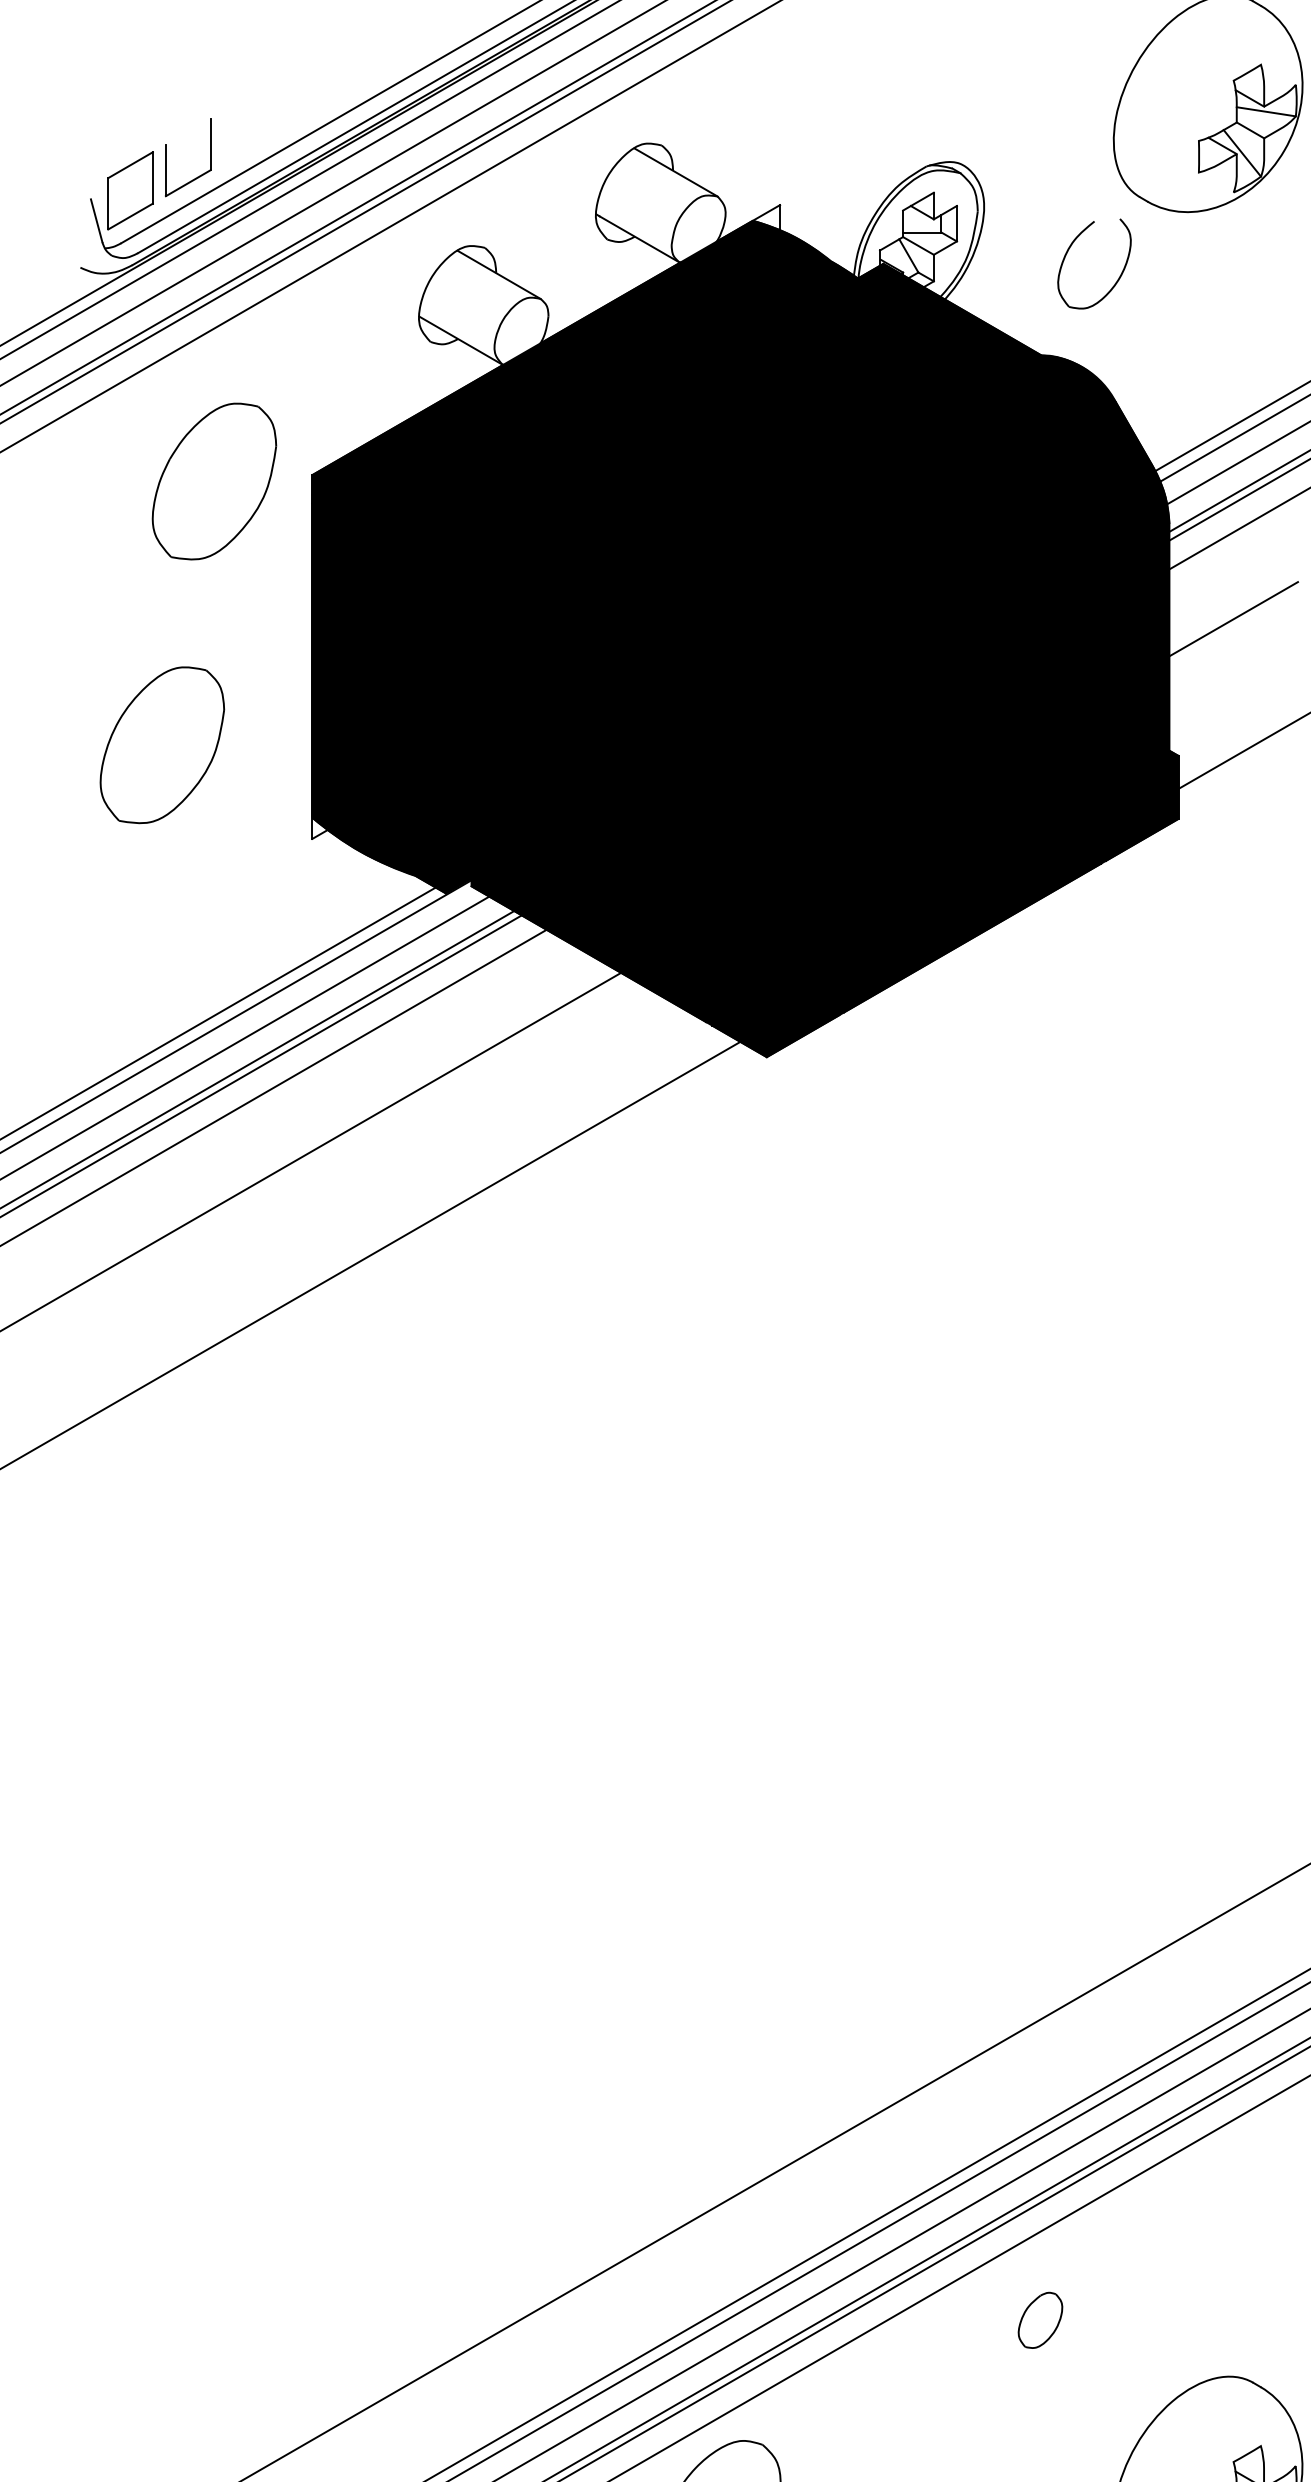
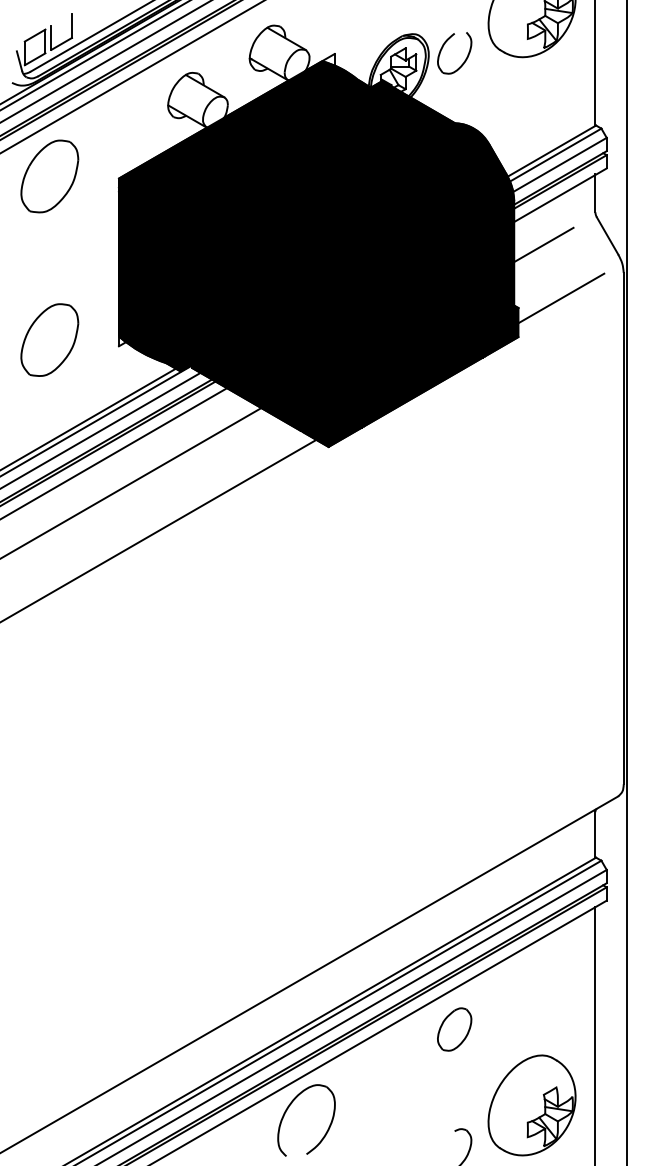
part: (1117, 275) -> (465, 58), moved
part: (213, 481) -> (49, 176), moved
part: (161, 743) -> (49, 339), moved
part: (1039, 2320) -> (454, 1029), size x1.67

